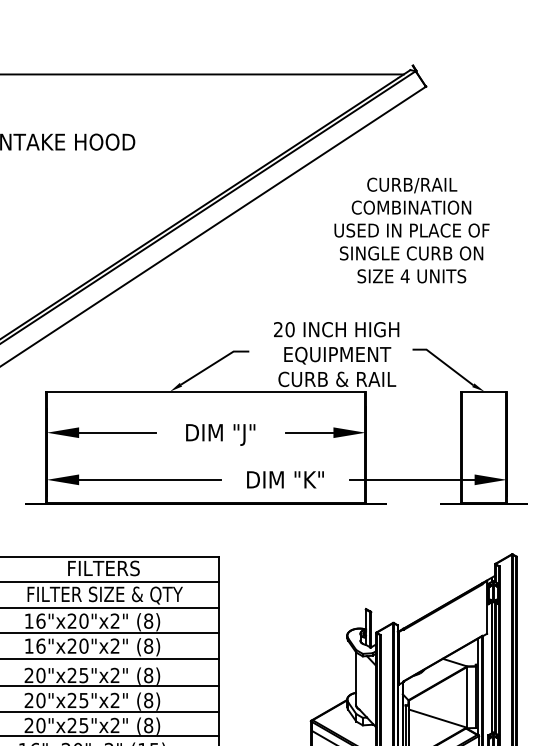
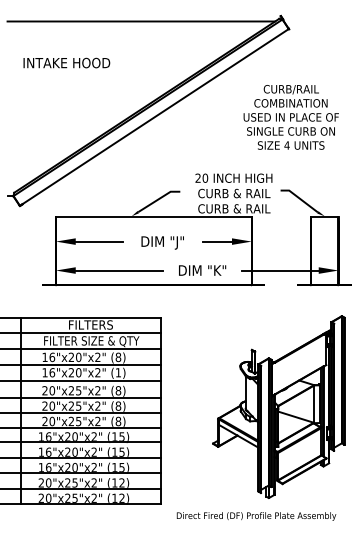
text: (410, 230) -> (290, 117), moved
text: (337, 354) -> (234, 193), EQUIPMENT -> CURB & RAIL
text: (148, 645) -> (118, 372), (8) -> (1)

